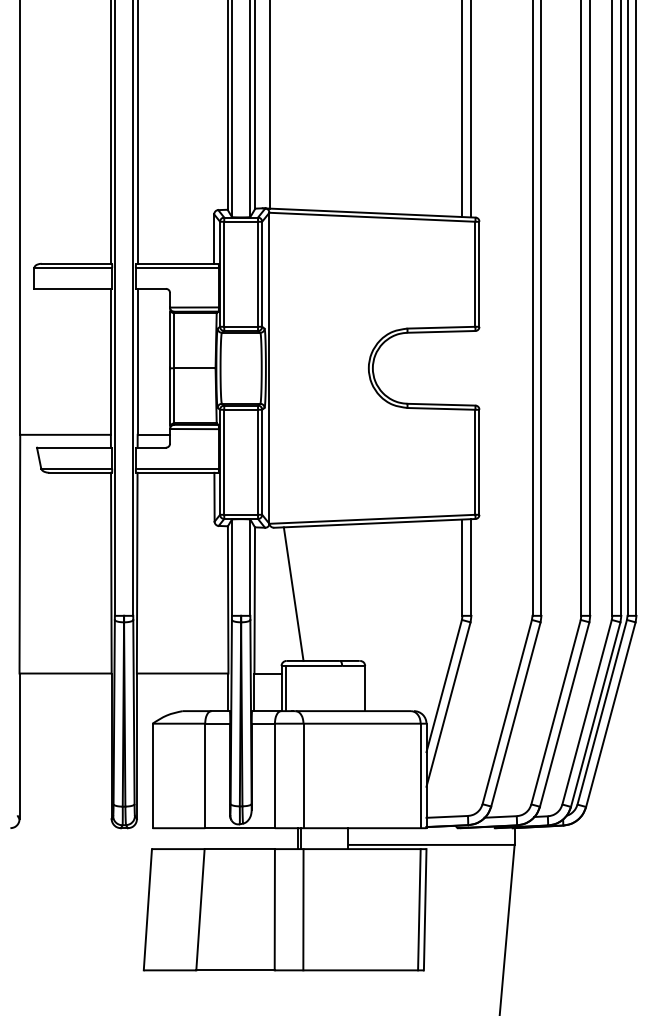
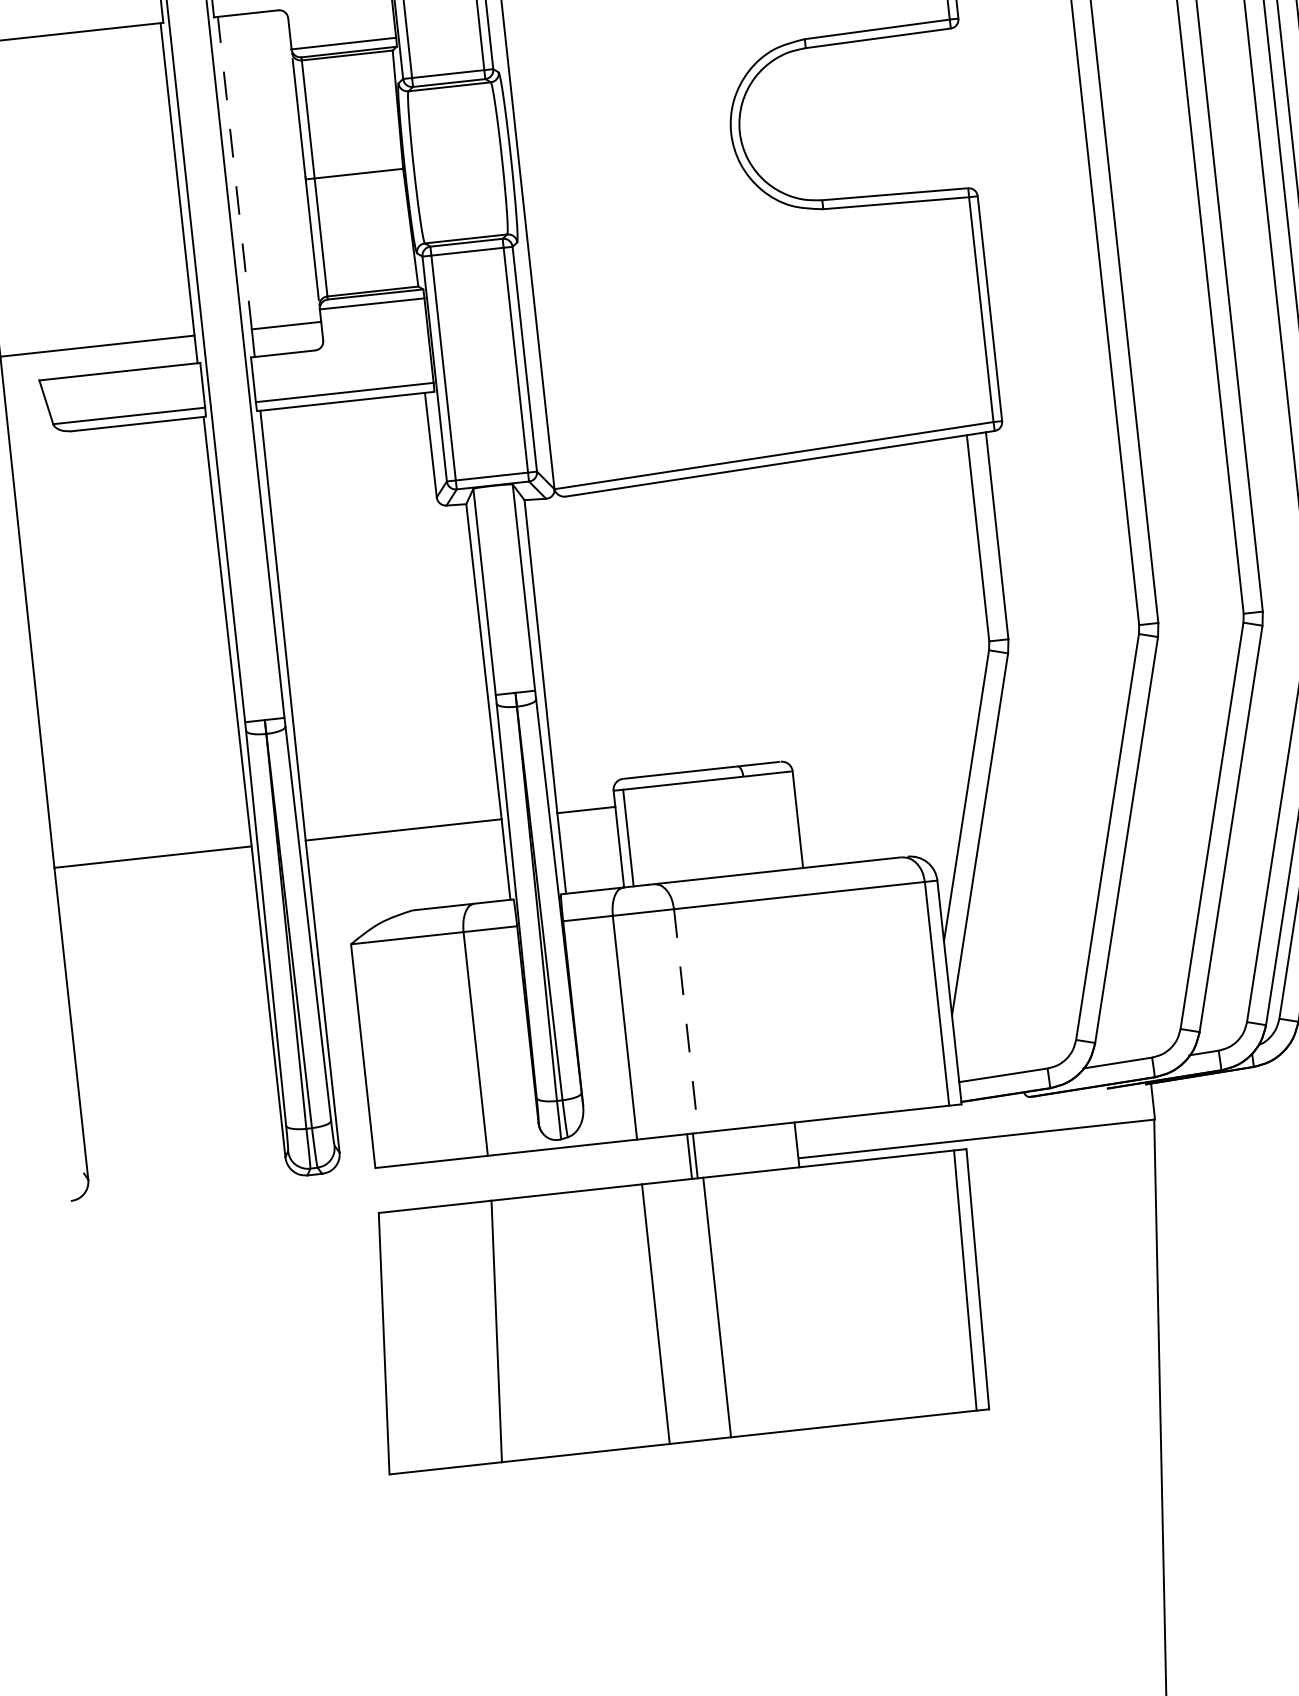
line: (137, 361) -> (234, 172), solid -> dashed
line: (293, 593) -> (622, 632), removed
line: (303, 776) -> (686, 1022), solid -> dashed

